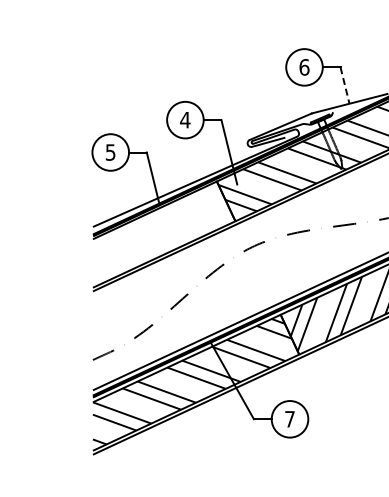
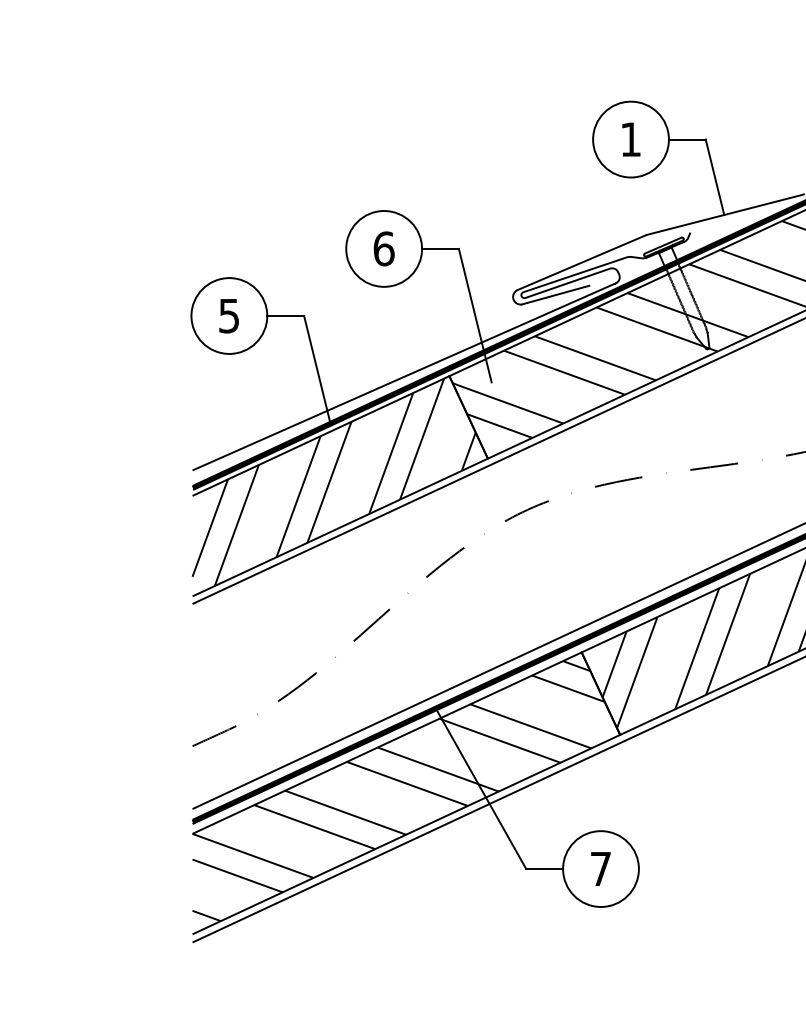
text: (304, 67) -> (631, 139), 6 -> 1
line: (345, 85) -> (715, 177), dashed -> solid
text: (185, 119) -> (384, 247), 4 -> 6
hatch: (160, 232) -> (332, 481), added

